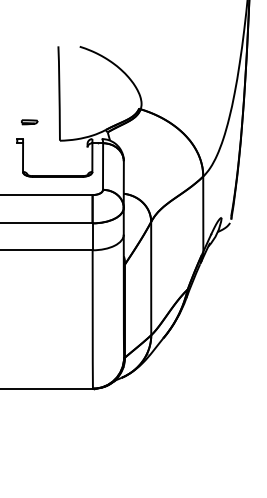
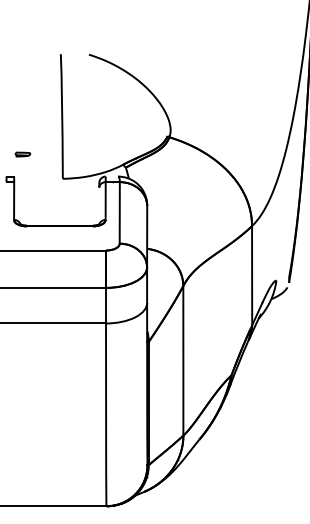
part: (29, 122) -> (22, 154), size x0.7

